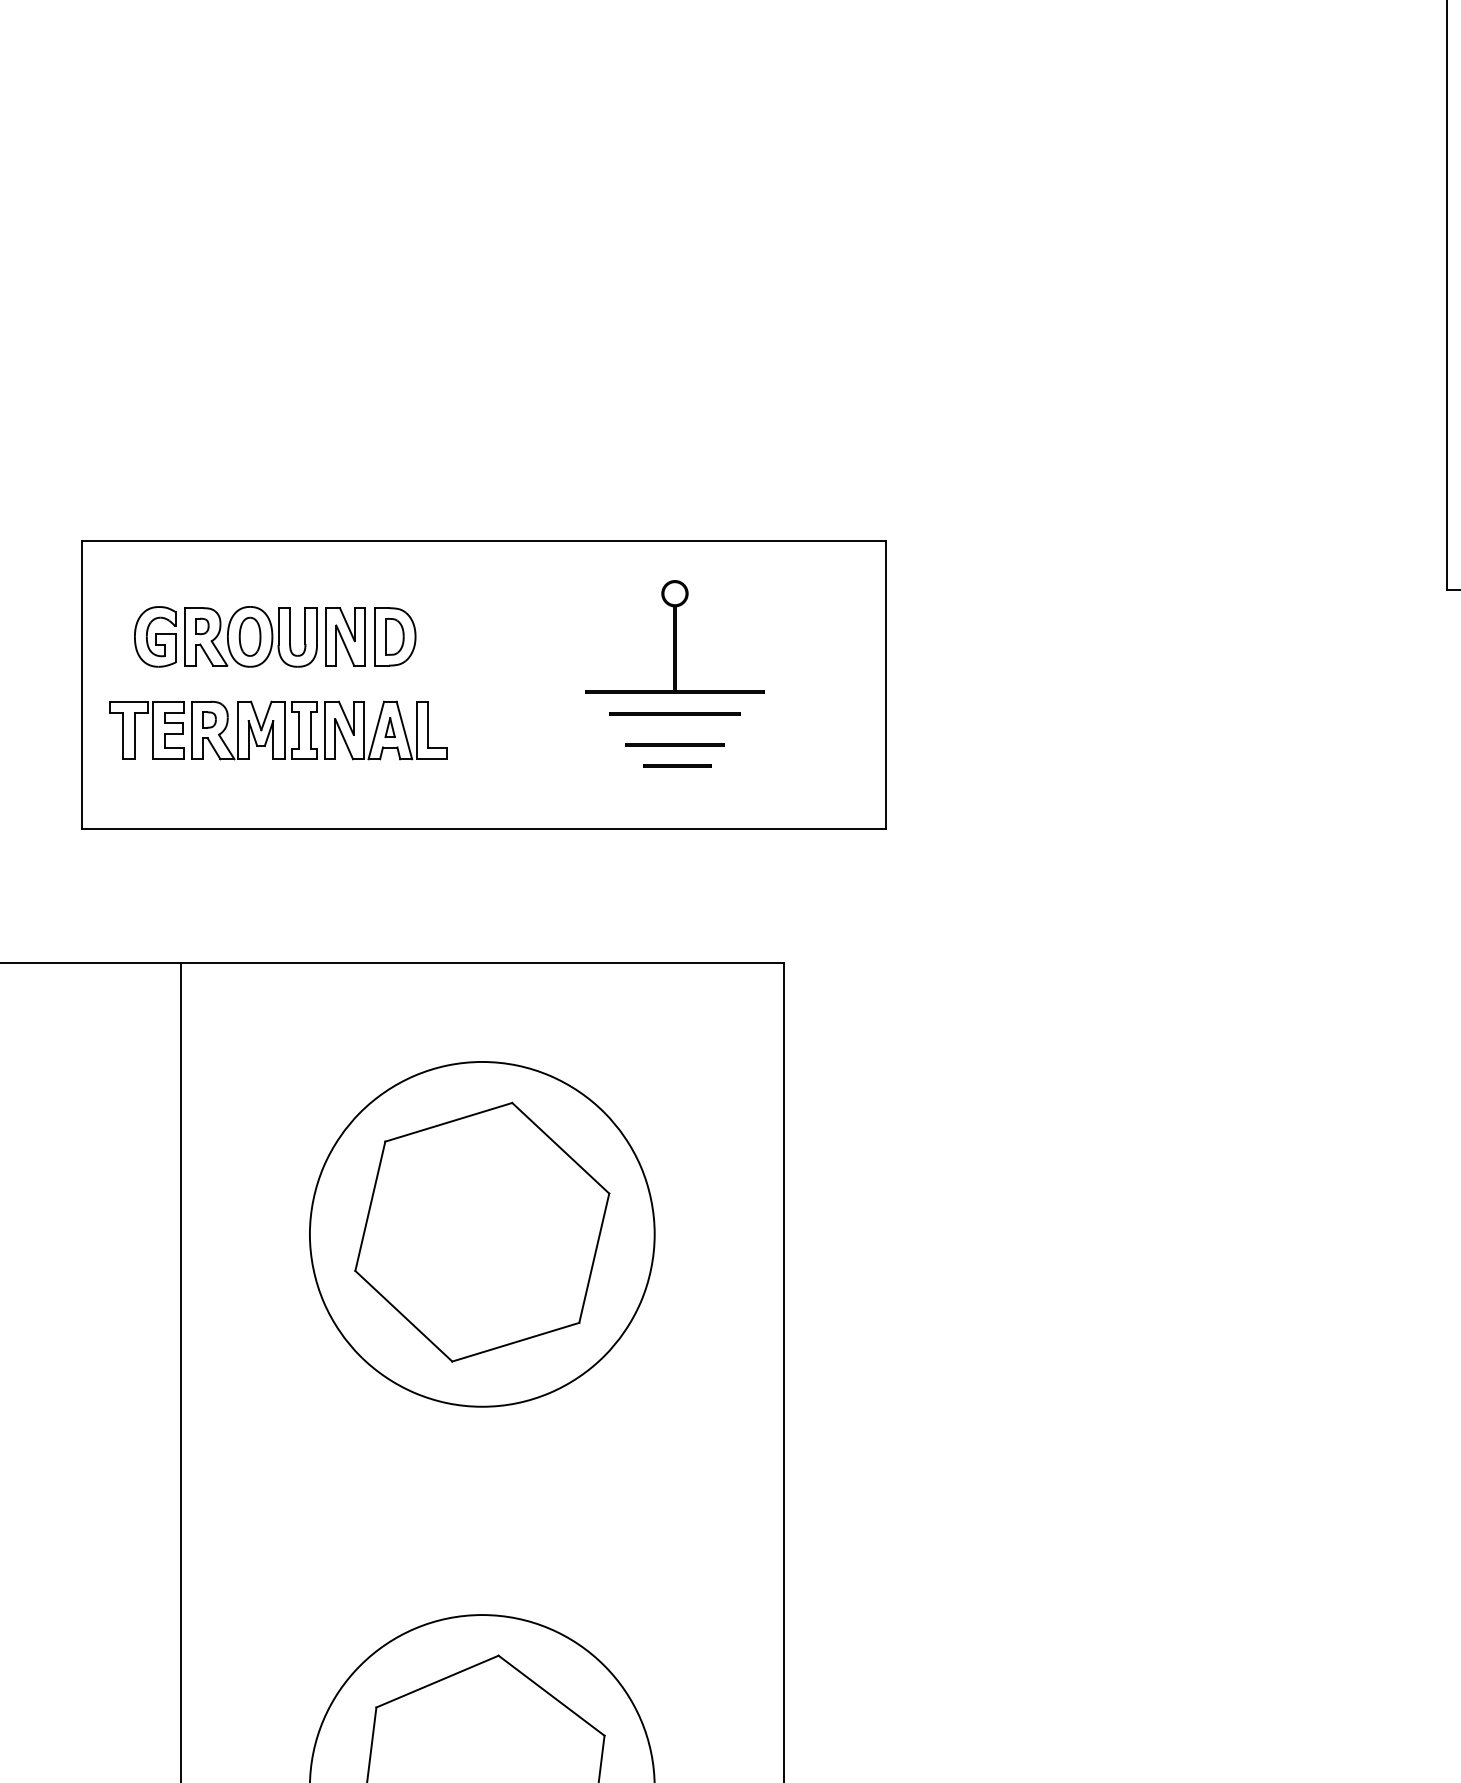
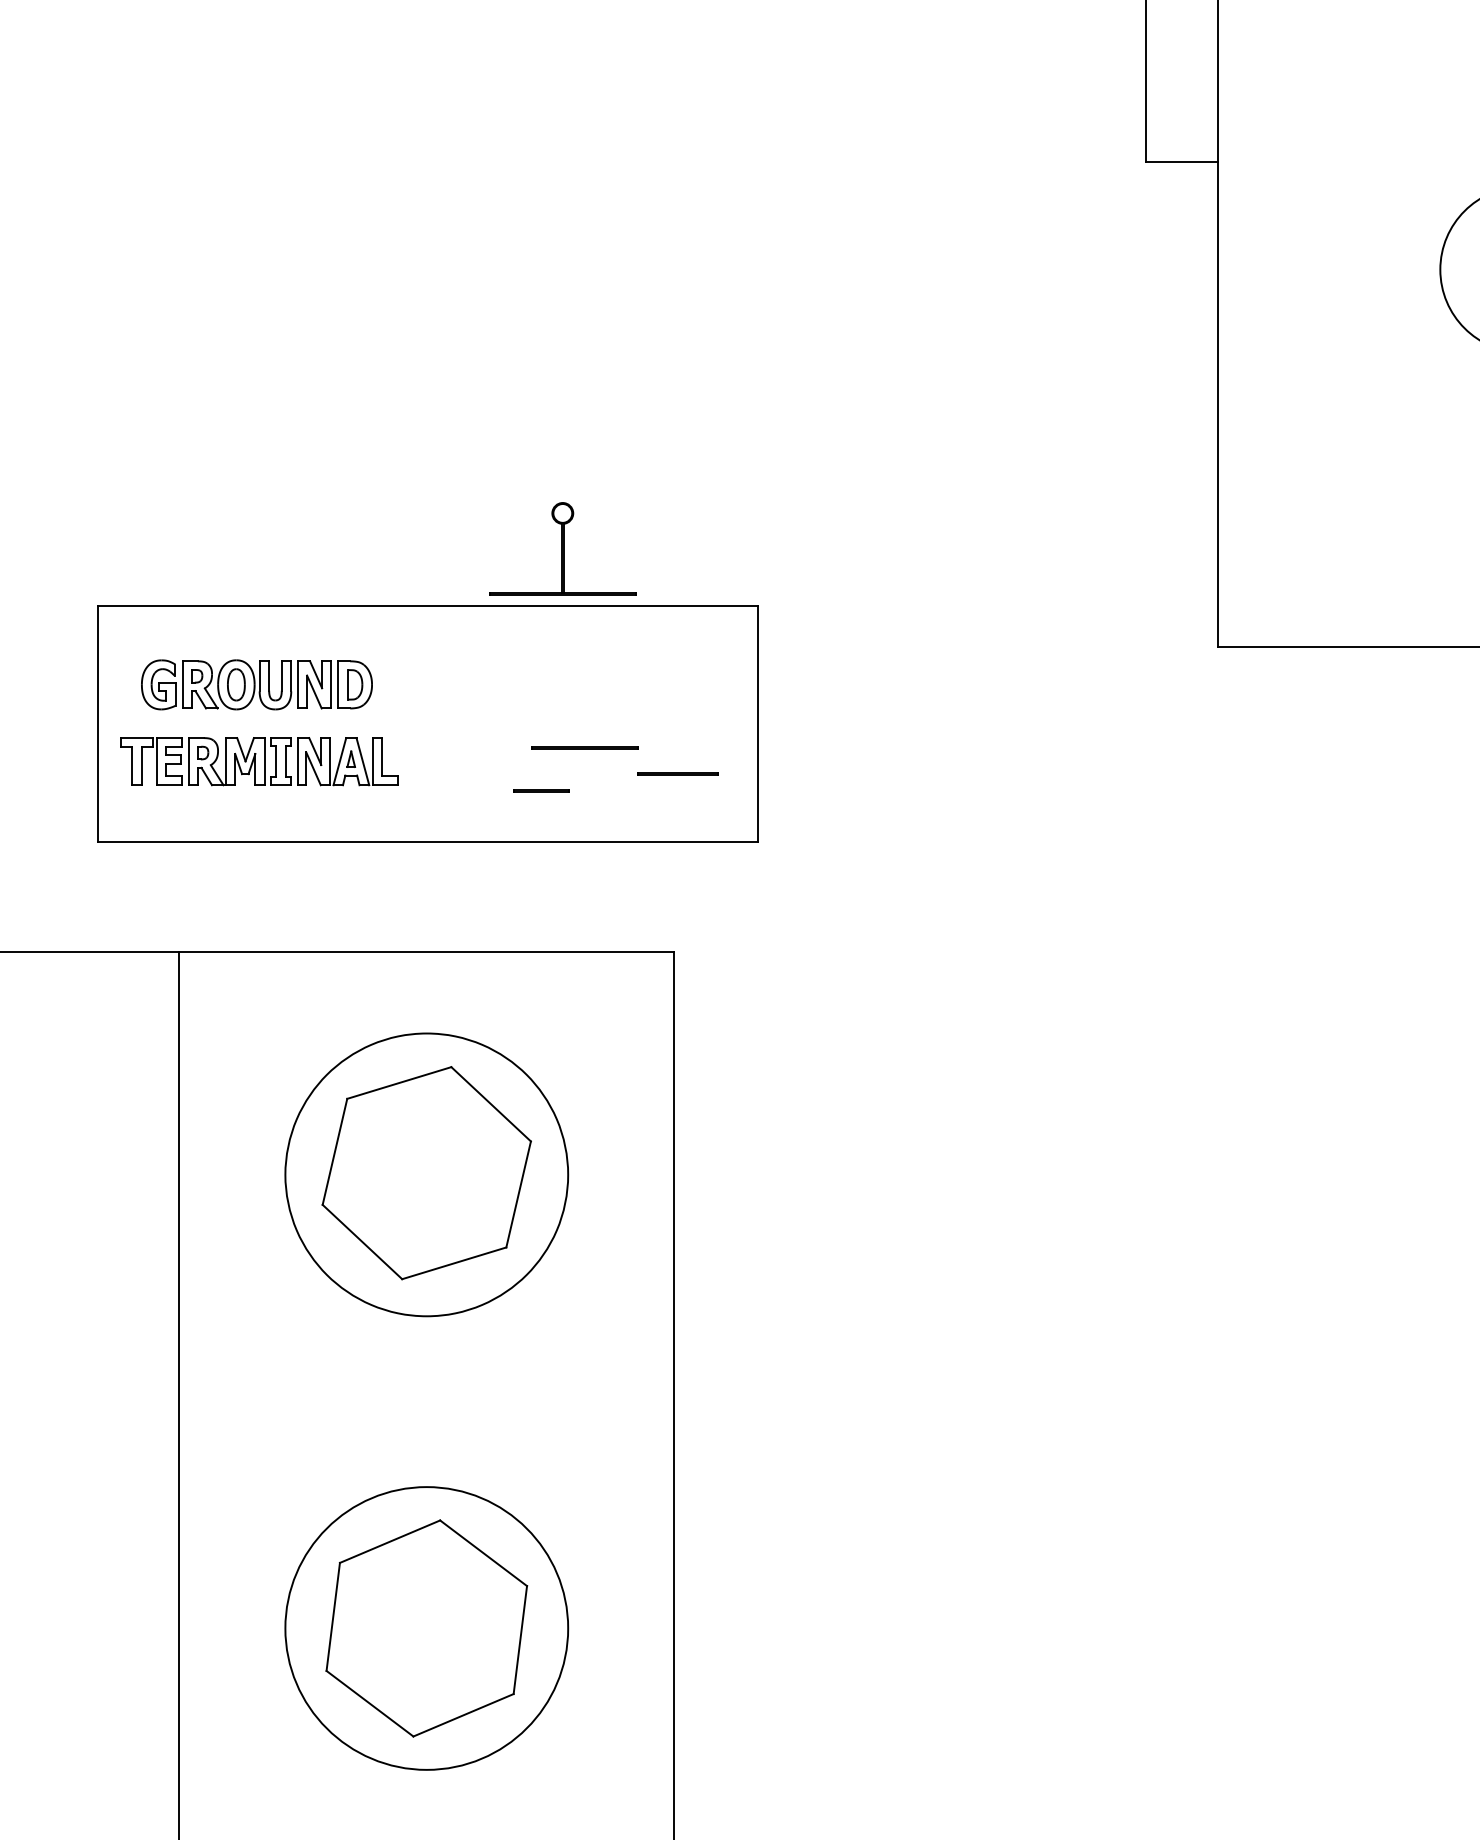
part: (674, 636) -> (562, 548), moved
line: (674, 744) -> (677, 773), moved
line: (677, 765) -> (541, 790), moved

